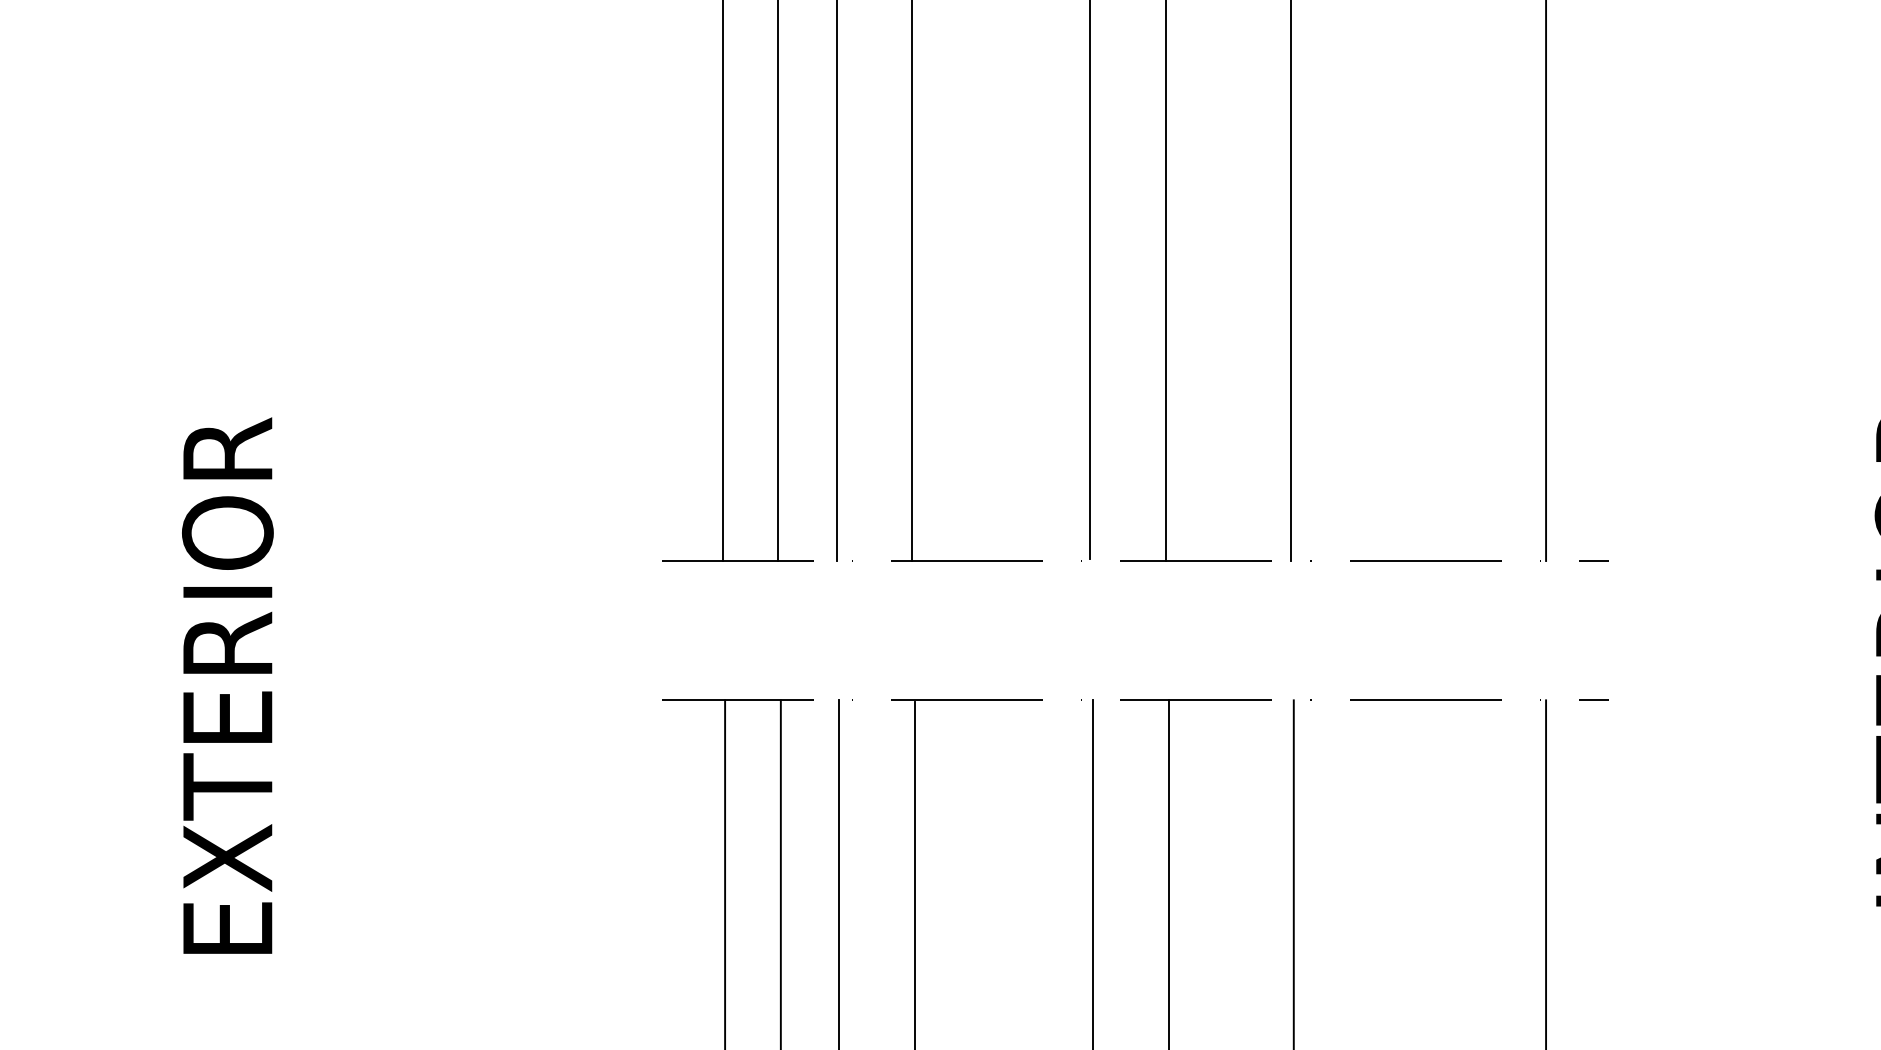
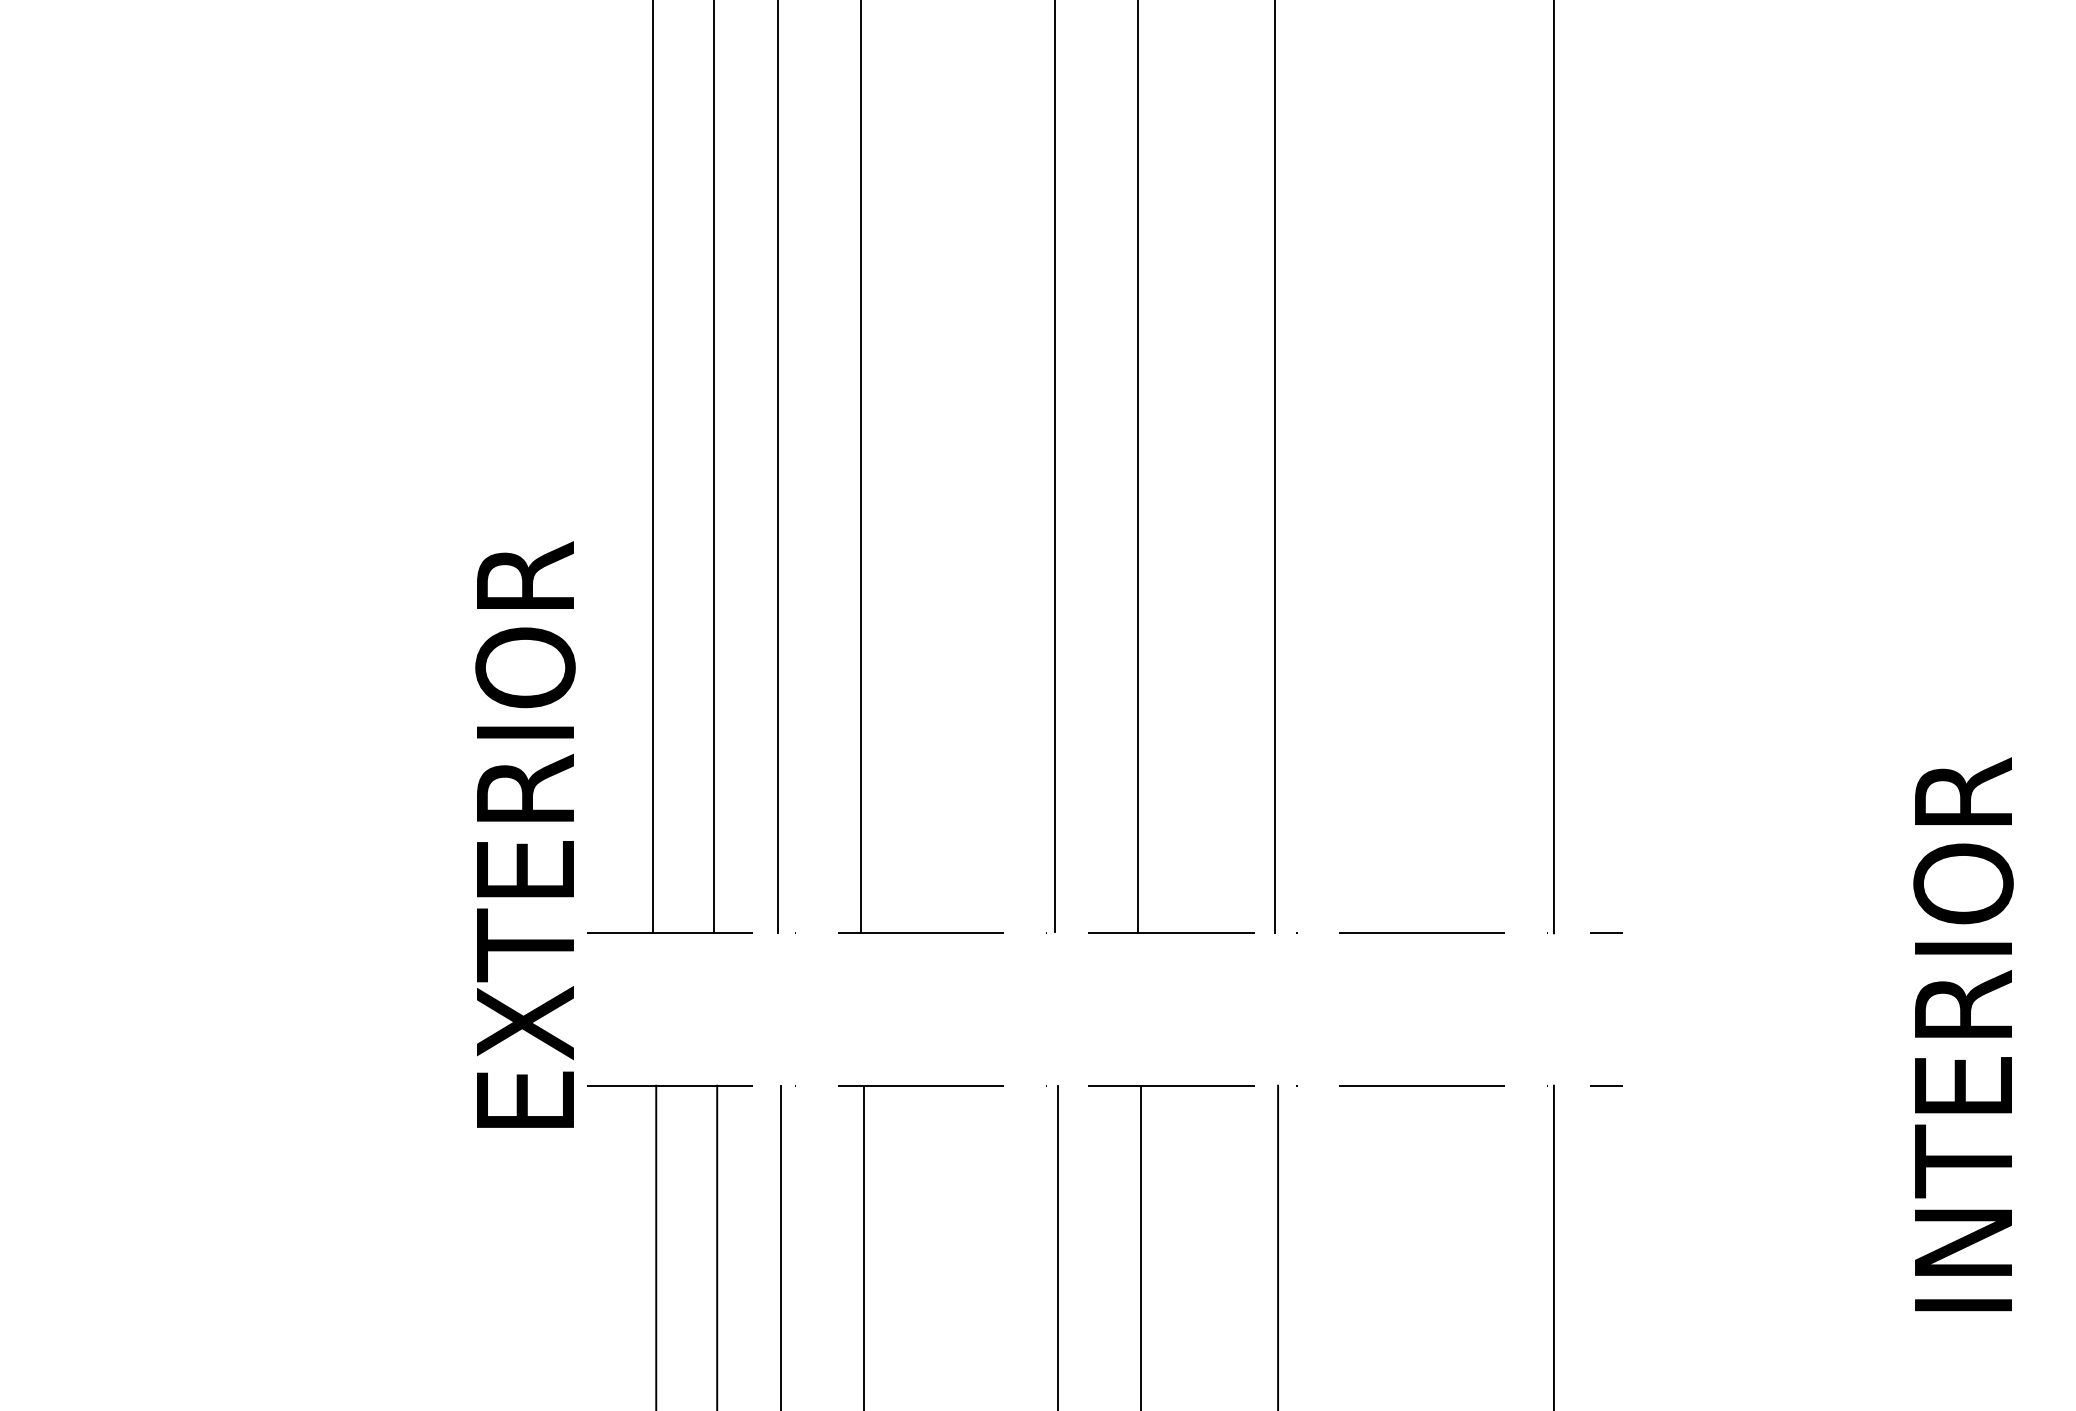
text: (227, 685) -> (525, 834), moved

